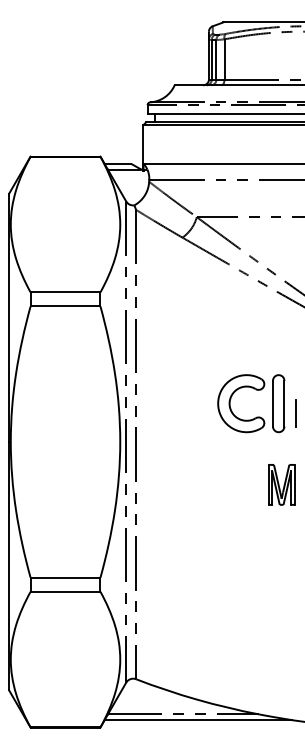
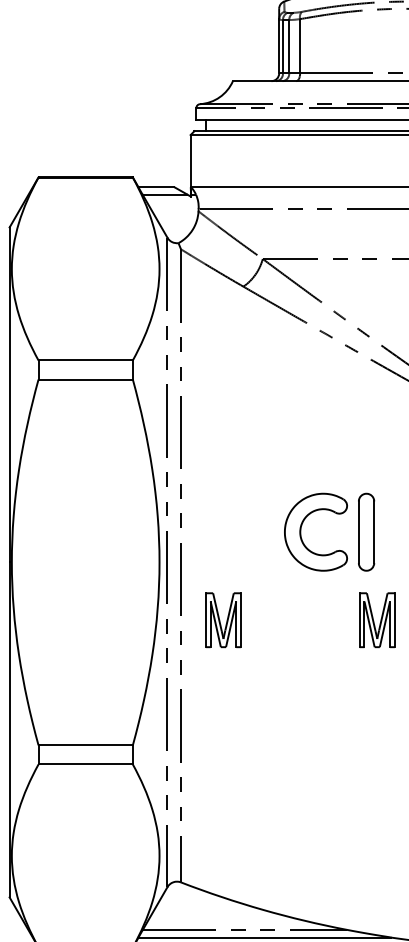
part: (256, 390) -> (336, 514), moved
line: (295, 412) -> (395, 522), removed
part: (167, 484) -> (223, 619), added

